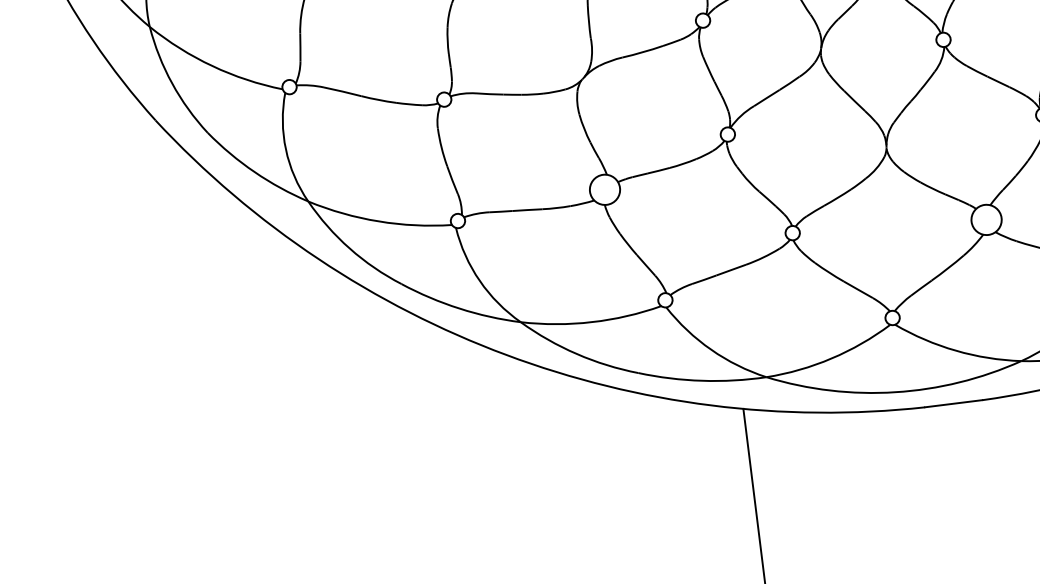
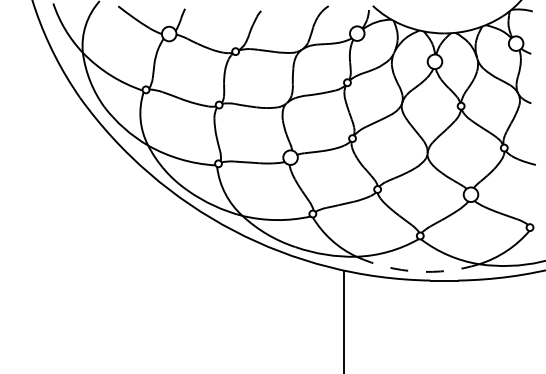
arc: (895, 391) -> (417, 271), solid -> dashed

